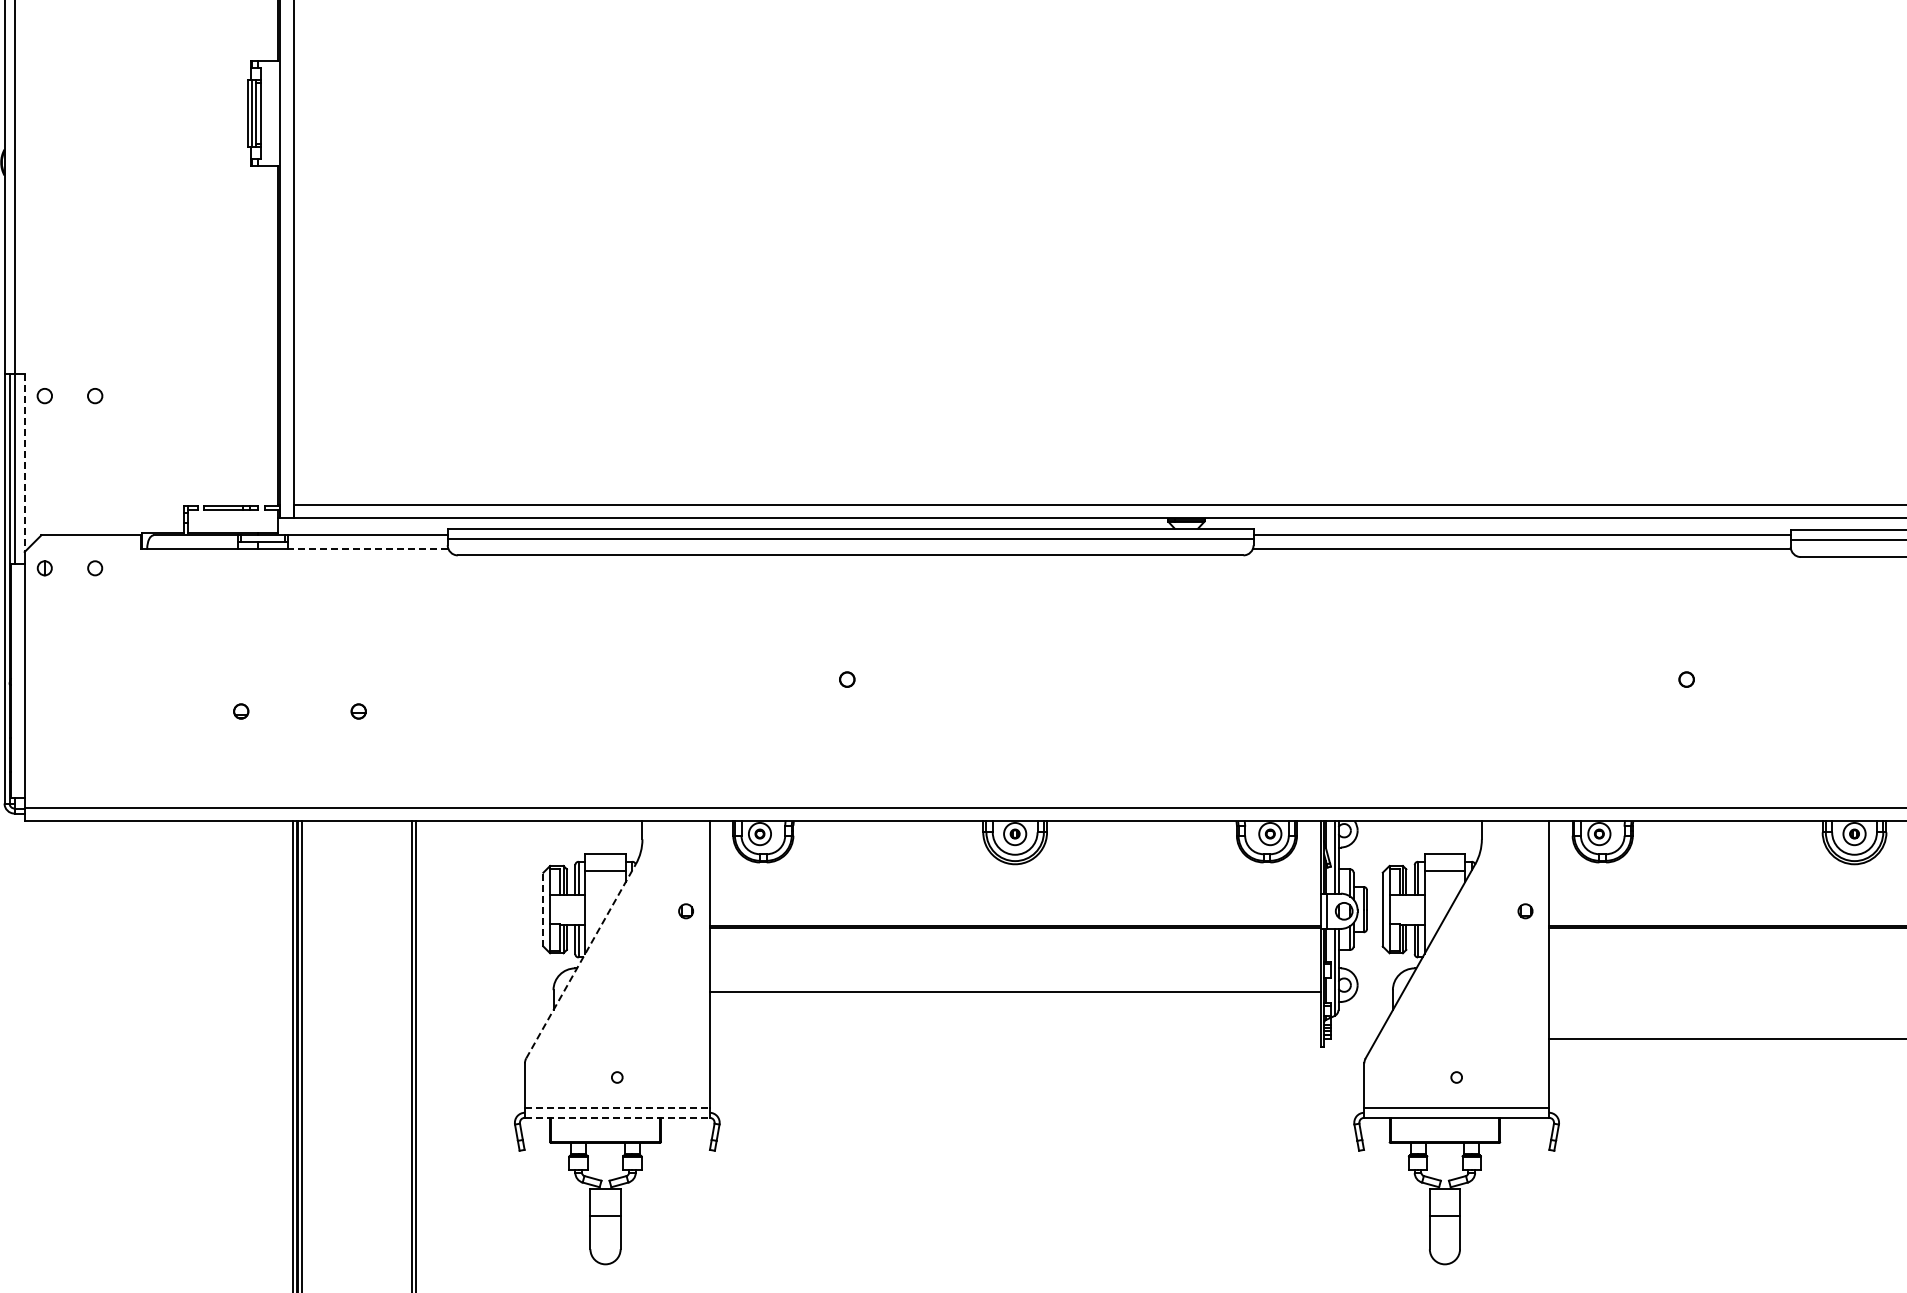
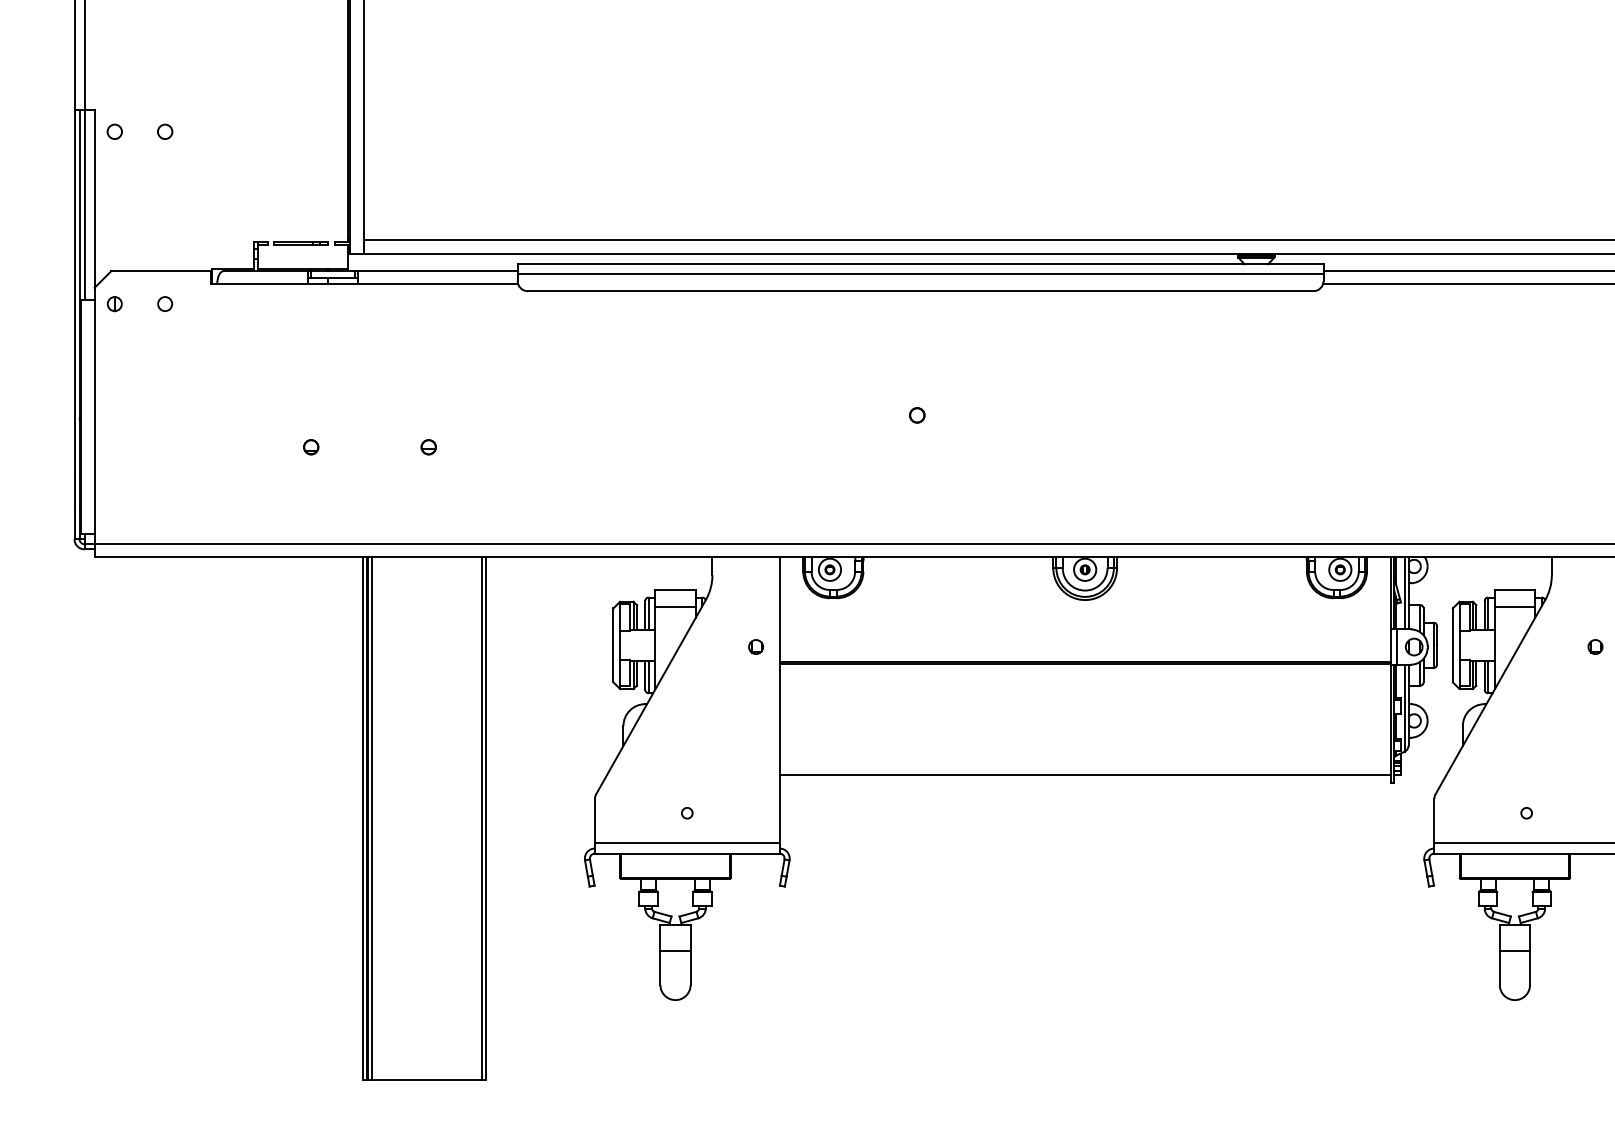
line: (24, 463) -> (94, 199), dashed -> solid
line: (367, 548) -> (437, 284), dashed -> solid
line: (543, 909) -> (613, 645), dashed -> solid
line: (581, 961) -> (651, 697), dashed -> solid
line: (1014, 991) -> (1084, 774), moved
line: (617, 1107) -> (687, 843), dashed -> solid
line: (617, 1117) -> (687, 853), dashed -> solid

